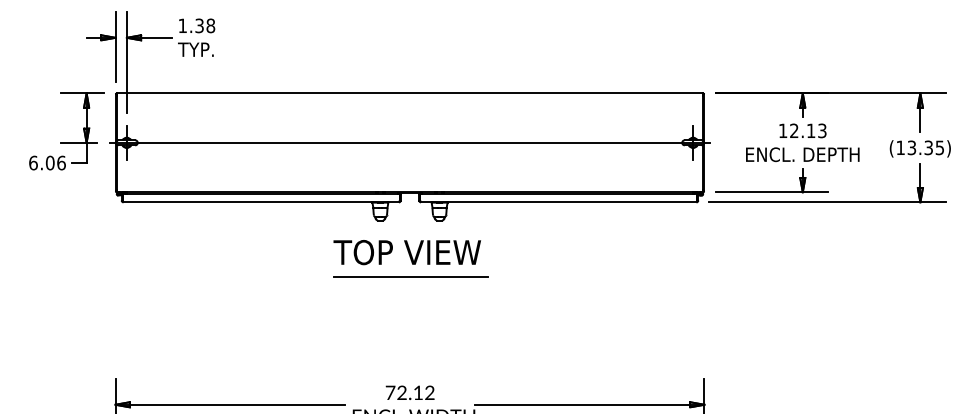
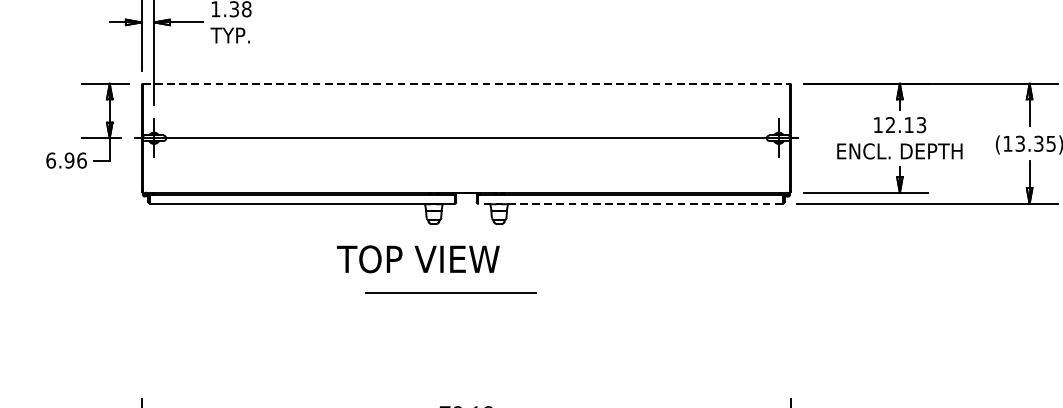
line: (410, 93) -> (467, 83), solid -> dashed
text: (49, 163) -> (68, 161), 6.06 -> 6.96
line: (558, 202) -> (630, 204), solid -> dashed
text: (406, 252) -> (417, 259), moved
line: (410, 276) -> (450, 292), moved

